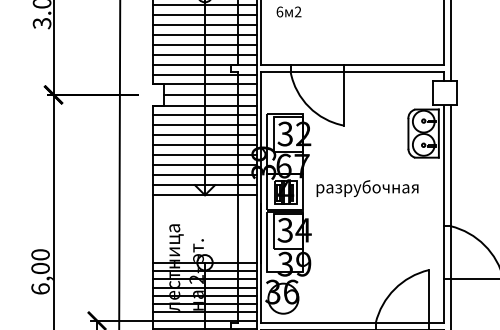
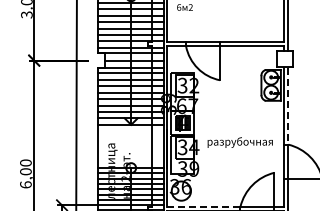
line: (450, 166) -> (288, 106), solid -> dashed
text: (366, 188) -> (239, 142), moved
line: (317, 322) -> (203, 206), solid -> dashed

